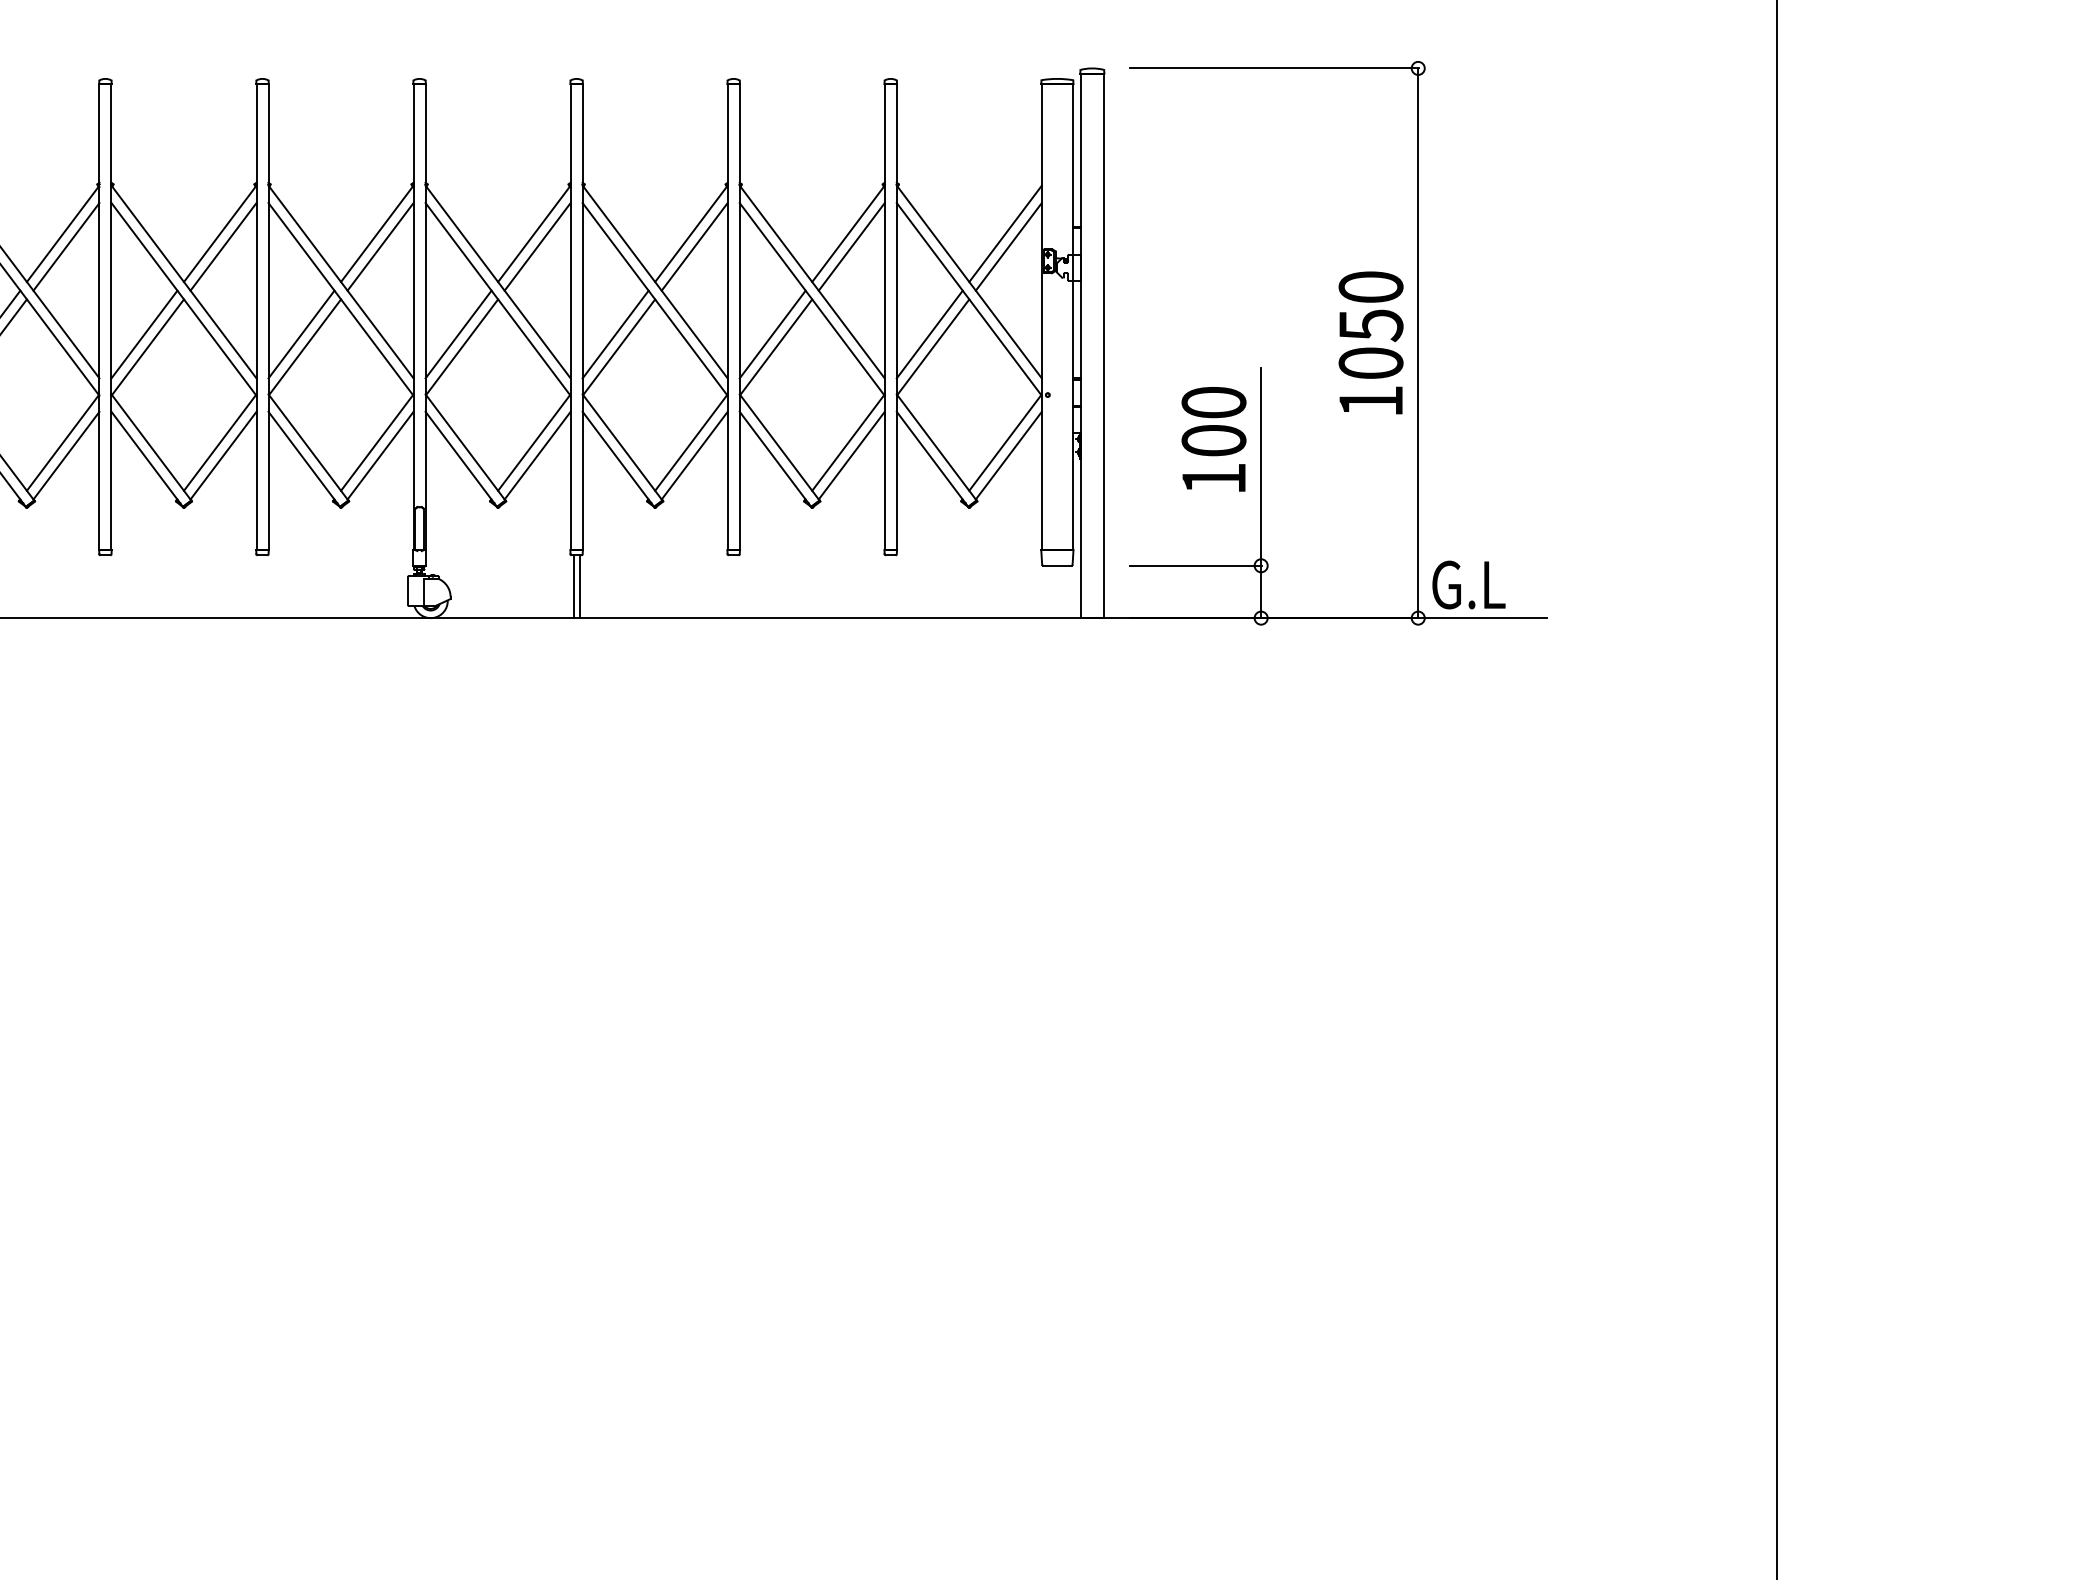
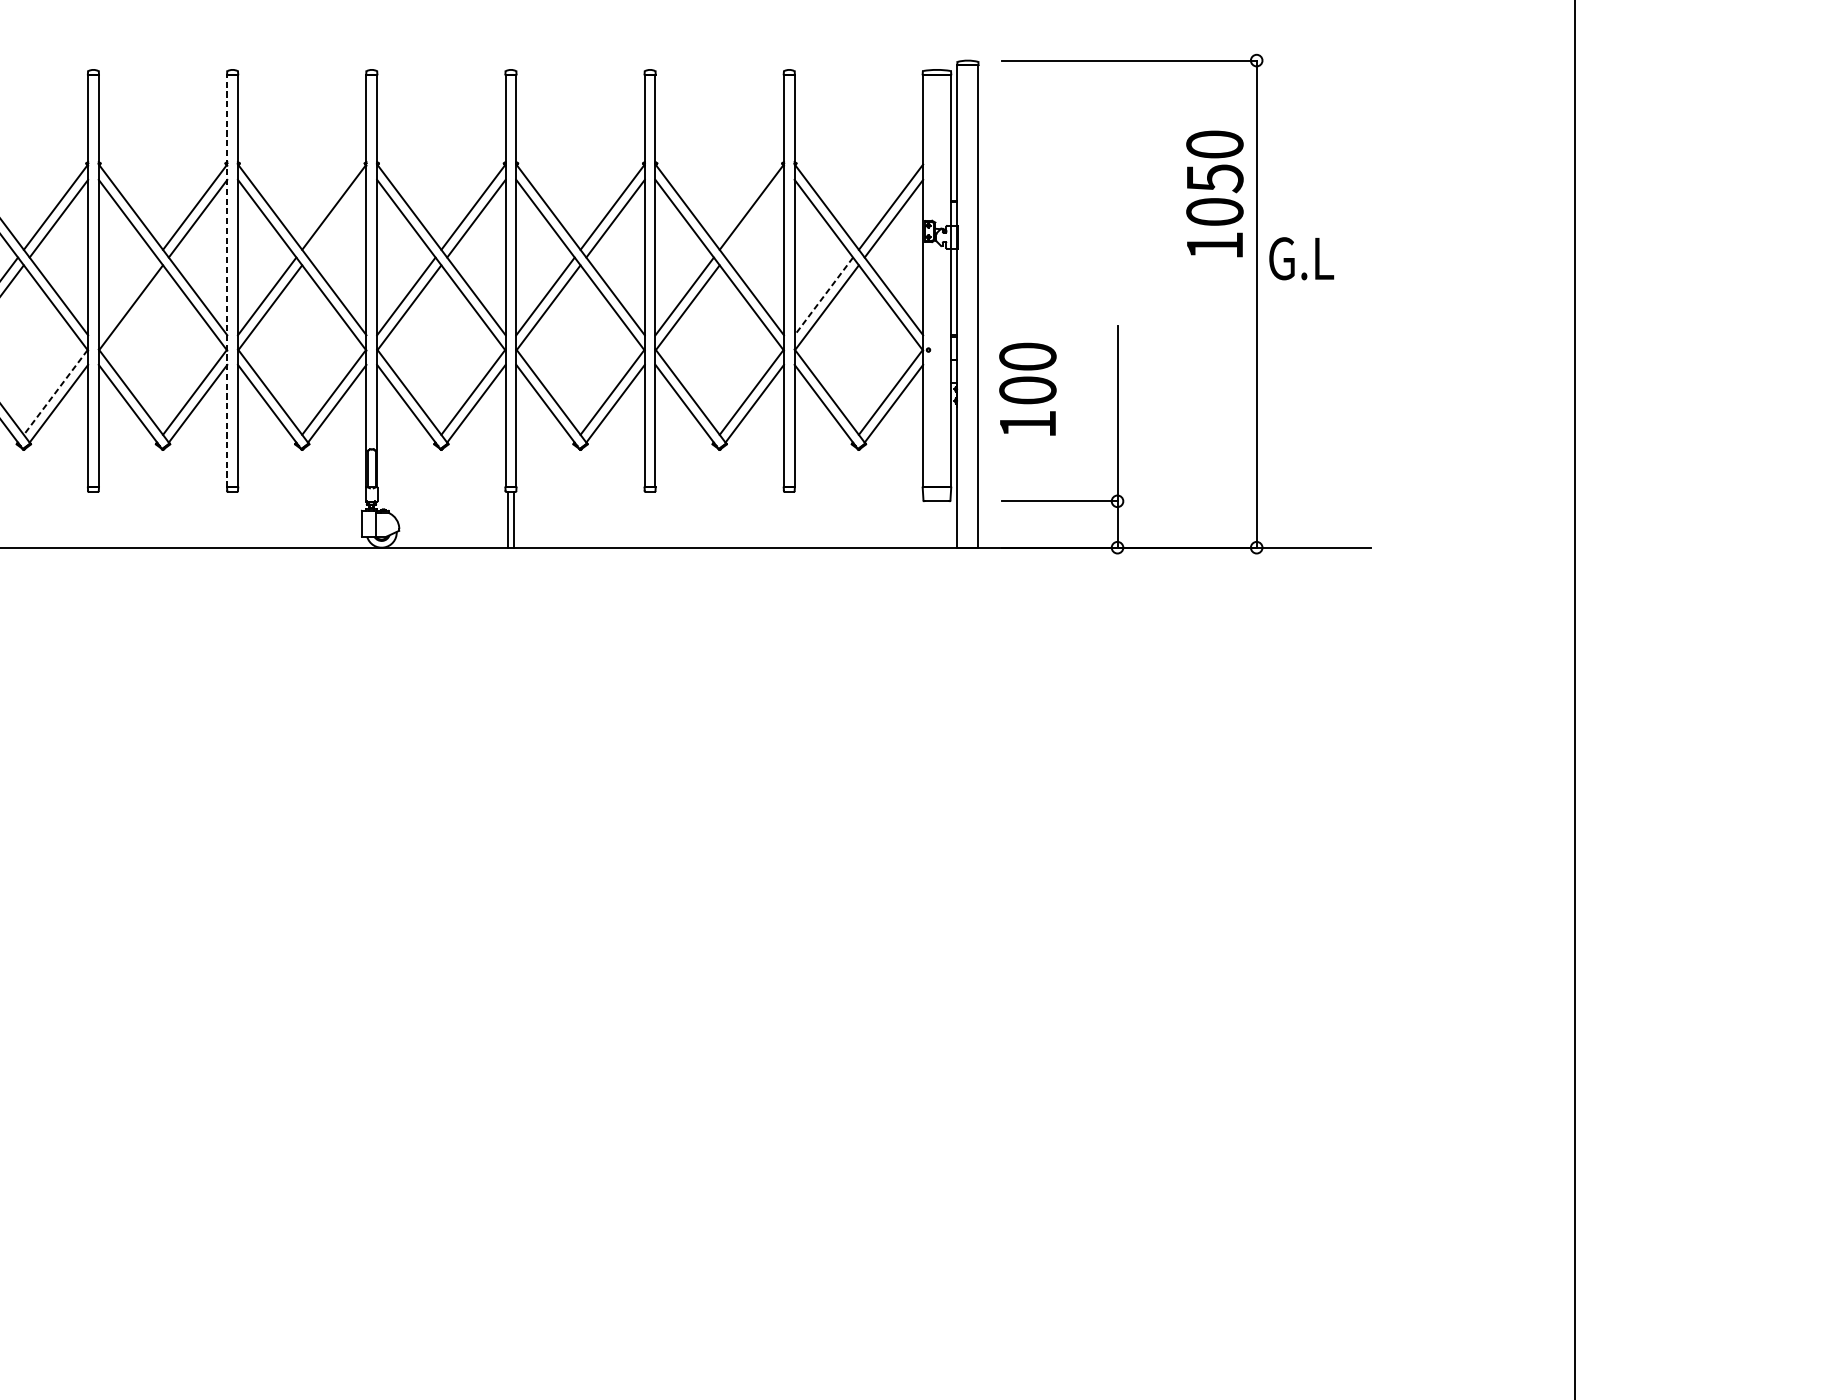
line: (380, 246) -> (337, 218), removed
line: (851, 246) -> (754, 218), removed
line: (256, 317) -> (227, 281), solid -> dashed
line: (144, 334) -> (128, 296), removed
line: (929, 334) -> (823, 296), solid -> dashed
text: (1370, 342) -> (1214, 193), moved
text: (1213, 439) -> (1027, 389), moved
line: (62, 442) -> (55, 392), solid -> dashed
text: (1468, 584) -> (1301, 258), moved

